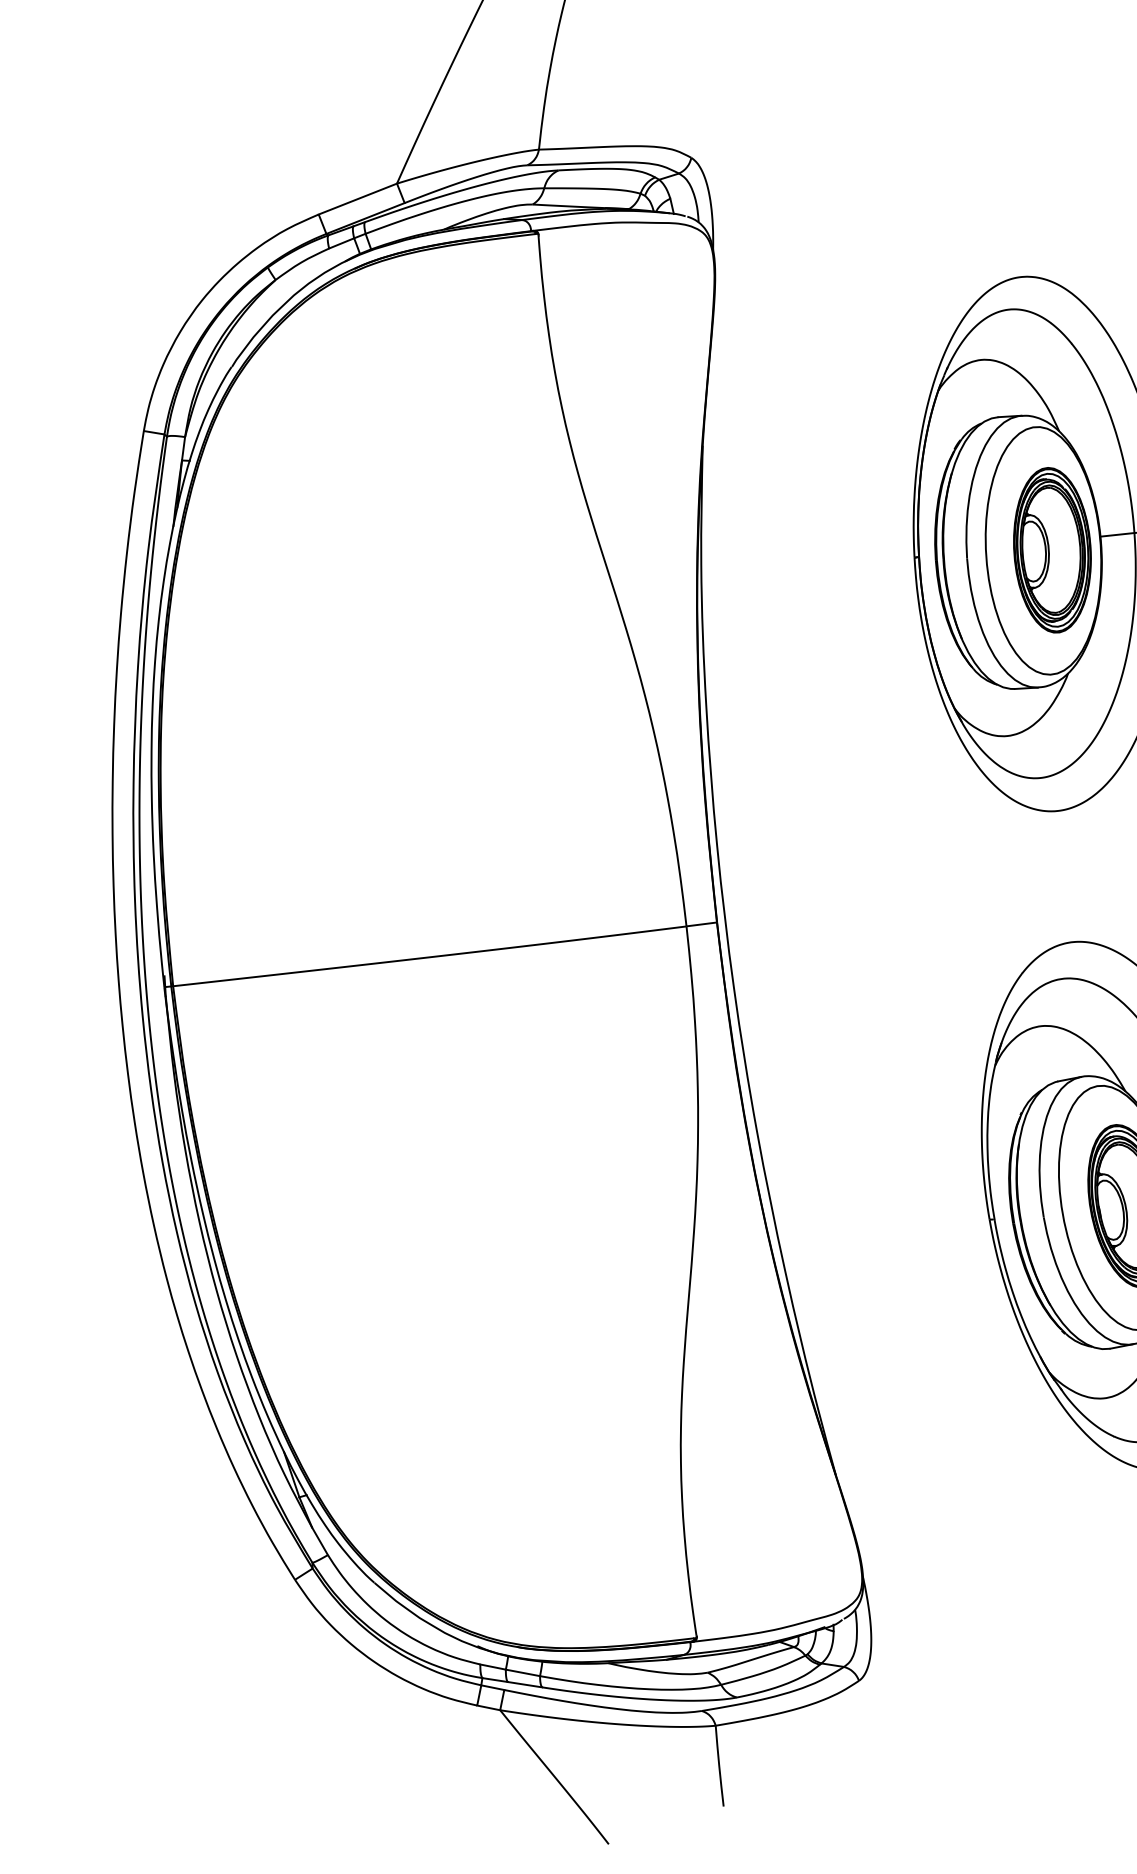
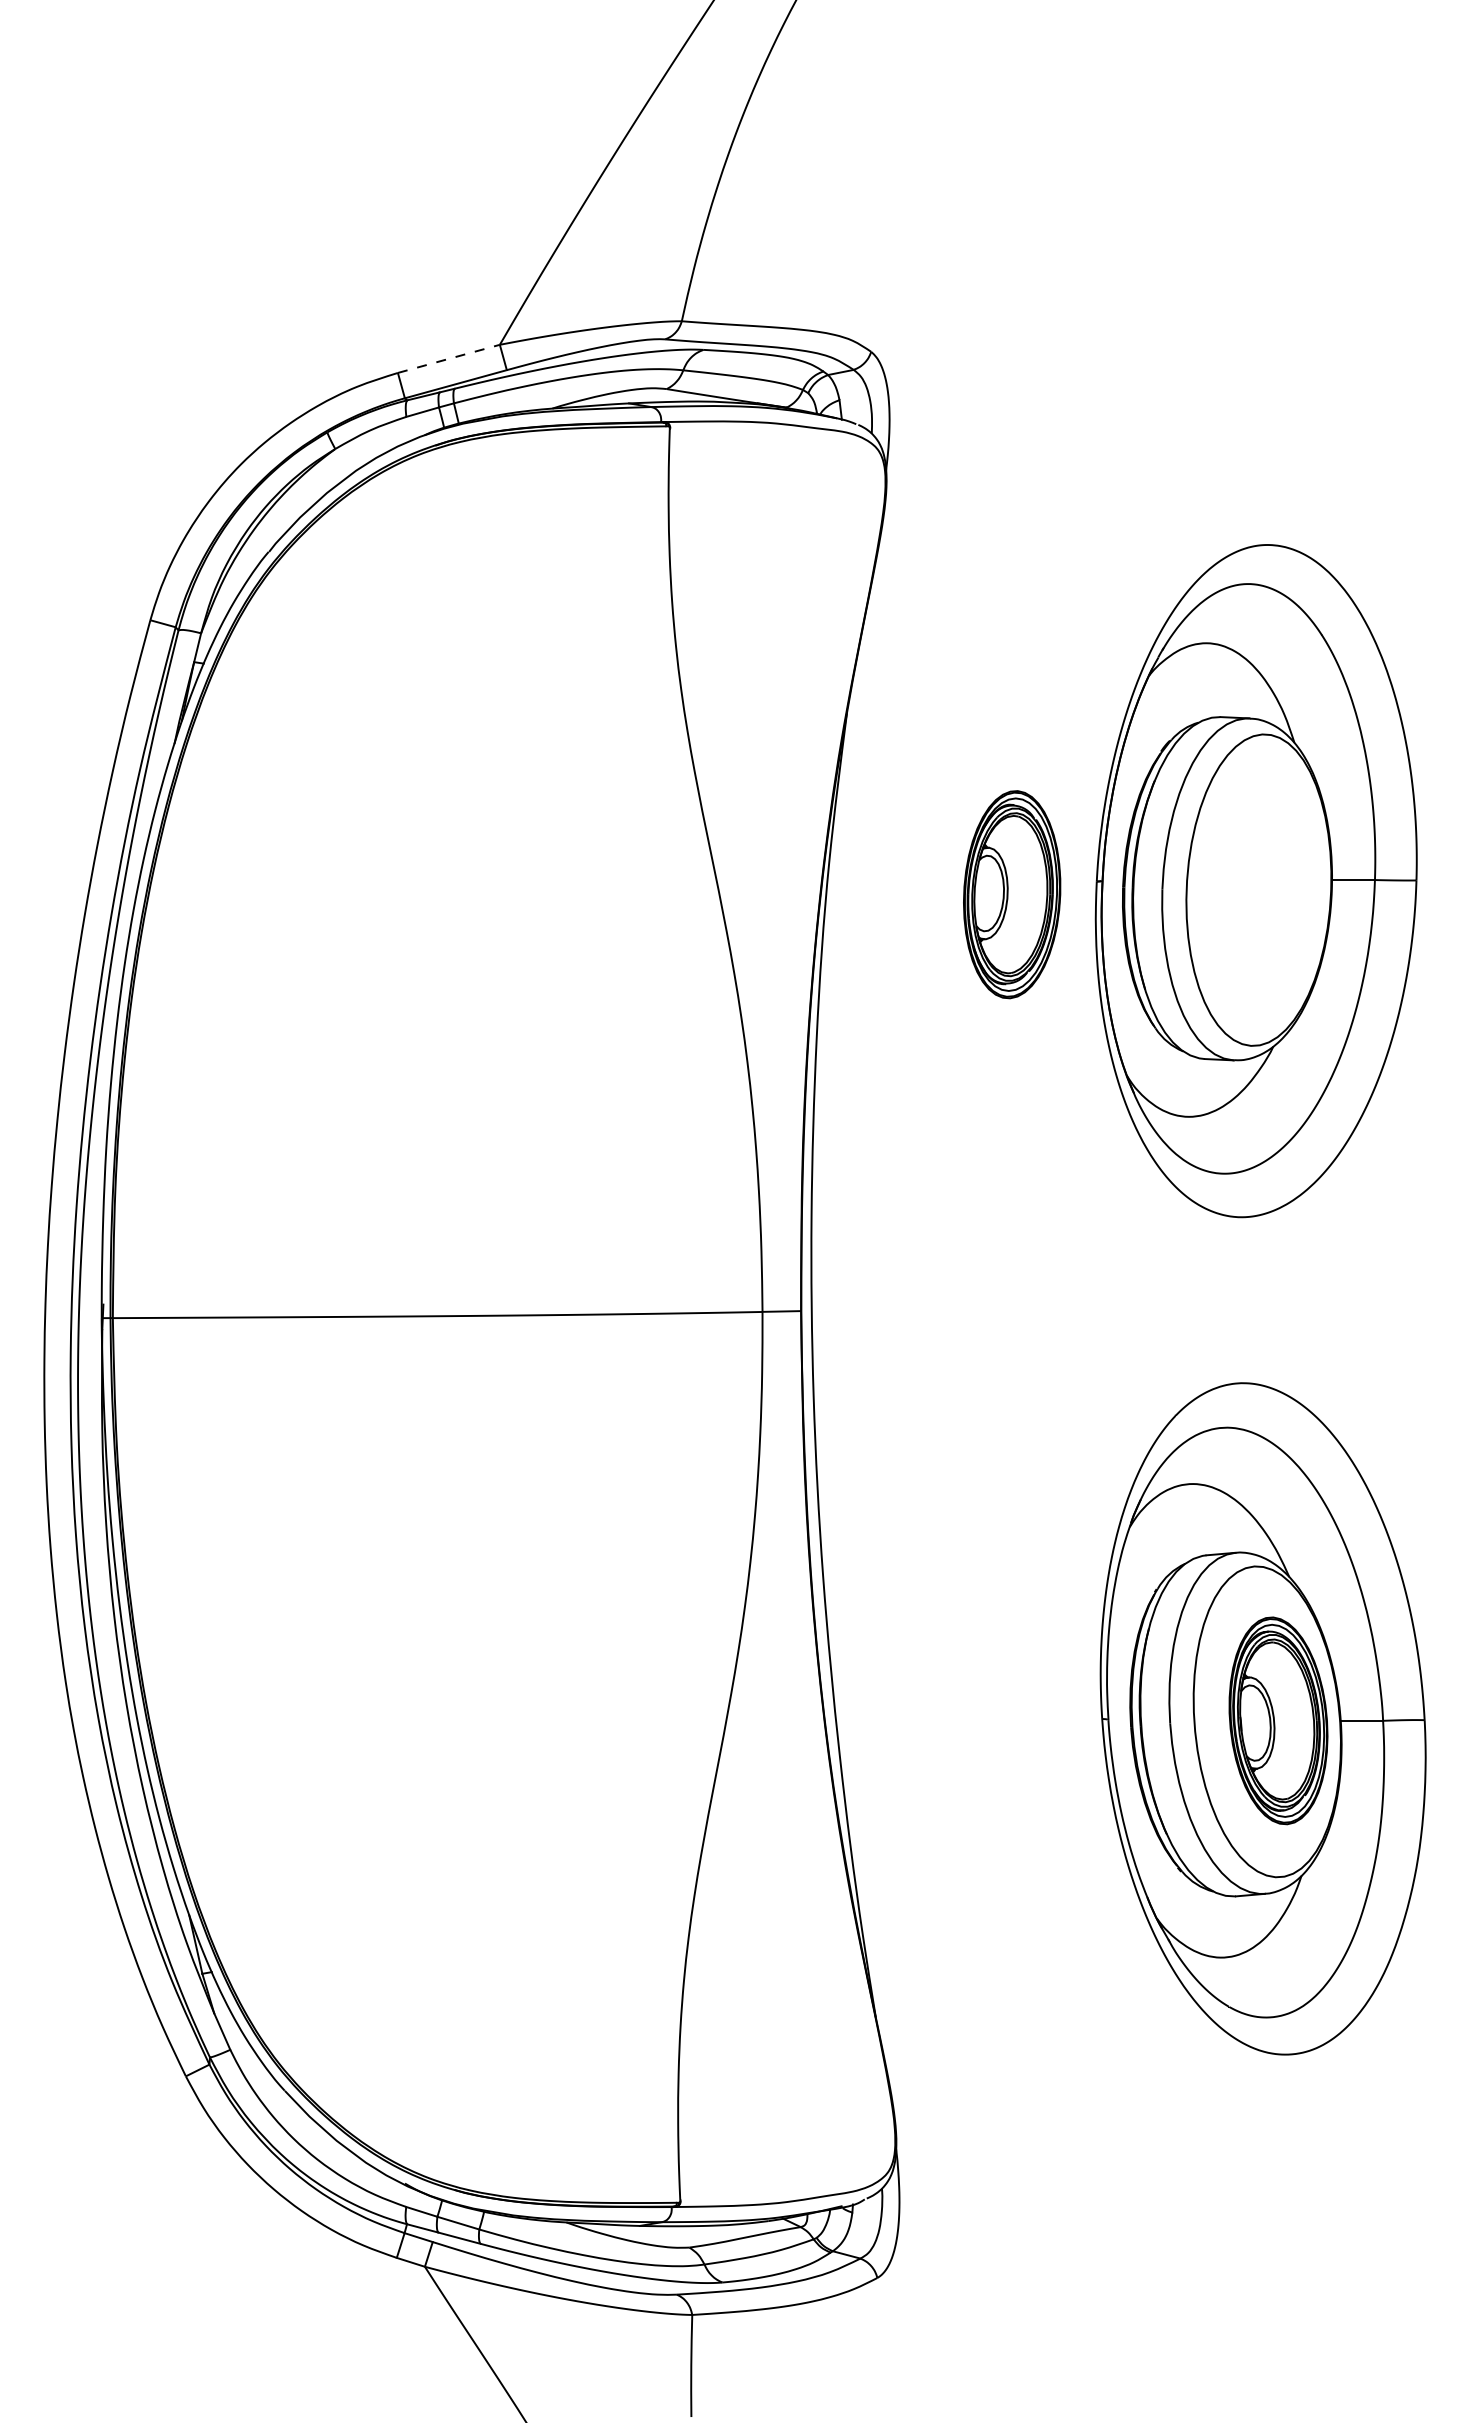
line: (357, 198) -> (448, 358), solid -> dashed
part: (1052, 550) -> (1012, 894), moved

